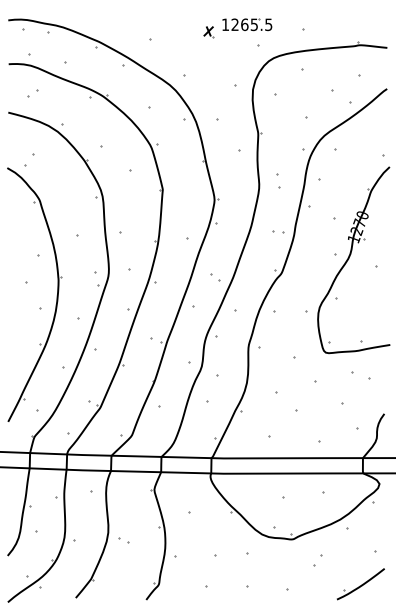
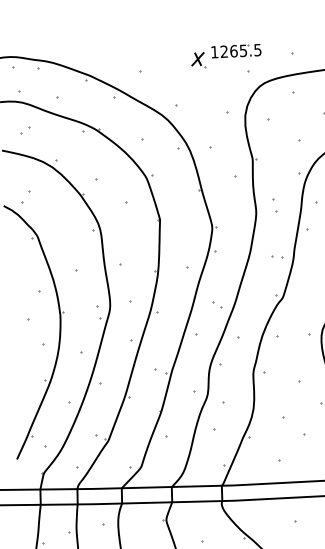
part: (208, 32) -> (198, 60), size x1.43

